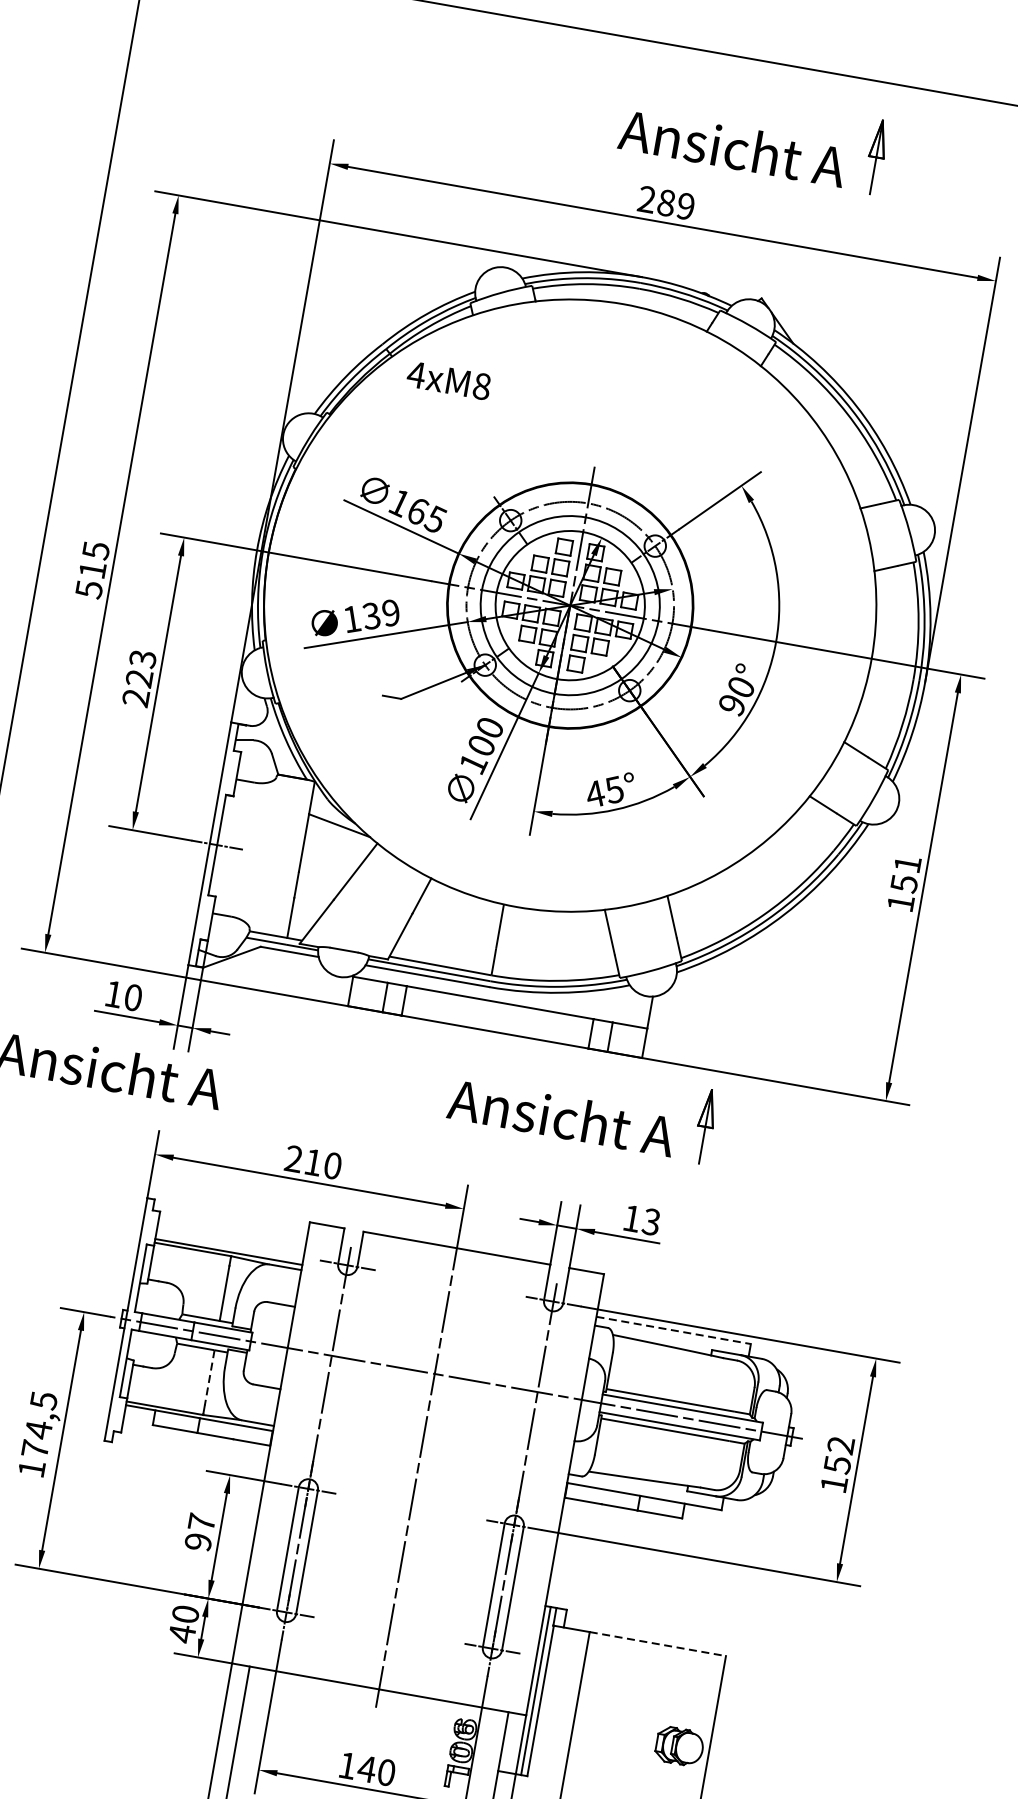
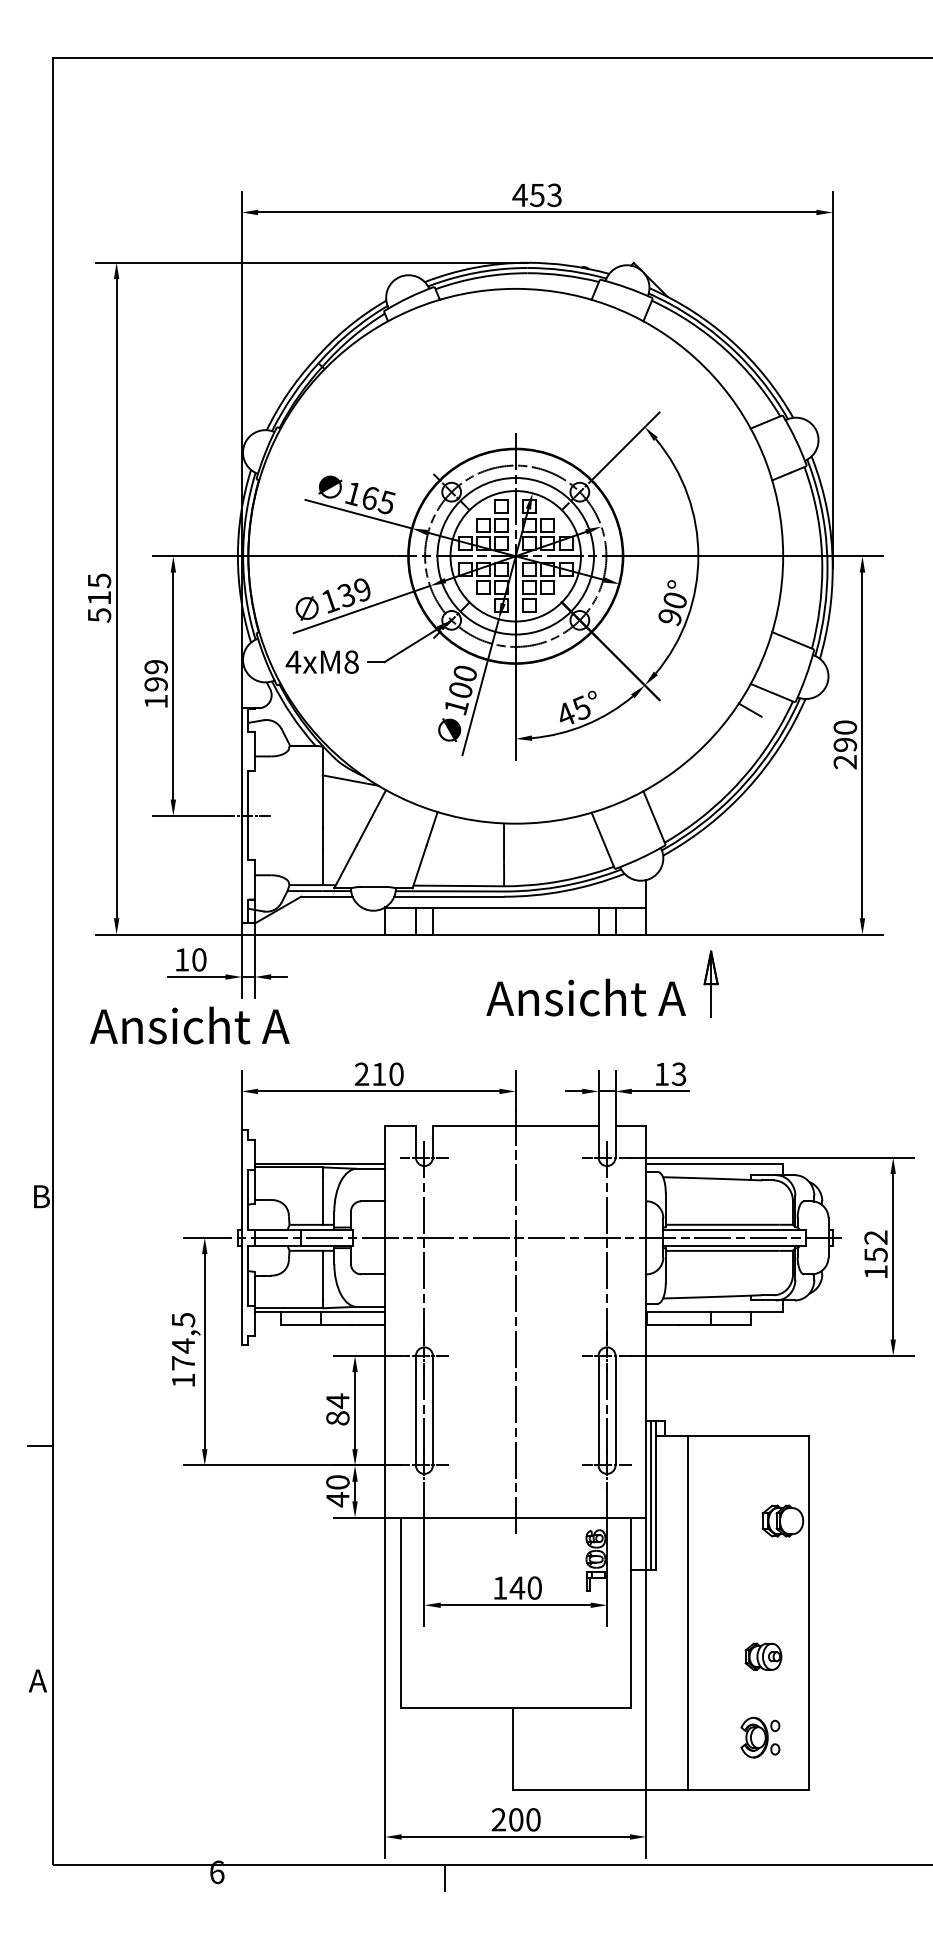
part: (754, 135) -> (602, 123), removed
text: (665, 203) -> (536, 195), 289 -> 453
text: (448, 379) -> (321, 661), moved
text: (138, 678) -> (155, 684), 223 -> 199
line: (803, 824) -> (749, 709), added
text: (904, 883) -> (845, 744), 151 -> 290
line: (674, 1331) -> (715, 1164), dashed -> solid
line: (209, 1378) -> (322, 1275), dashed -> solid
text: (199, 1532) -> (337, 1409), 97 -> 84
line: (658, 1644) -> (749, 1436), dashed -> solid

